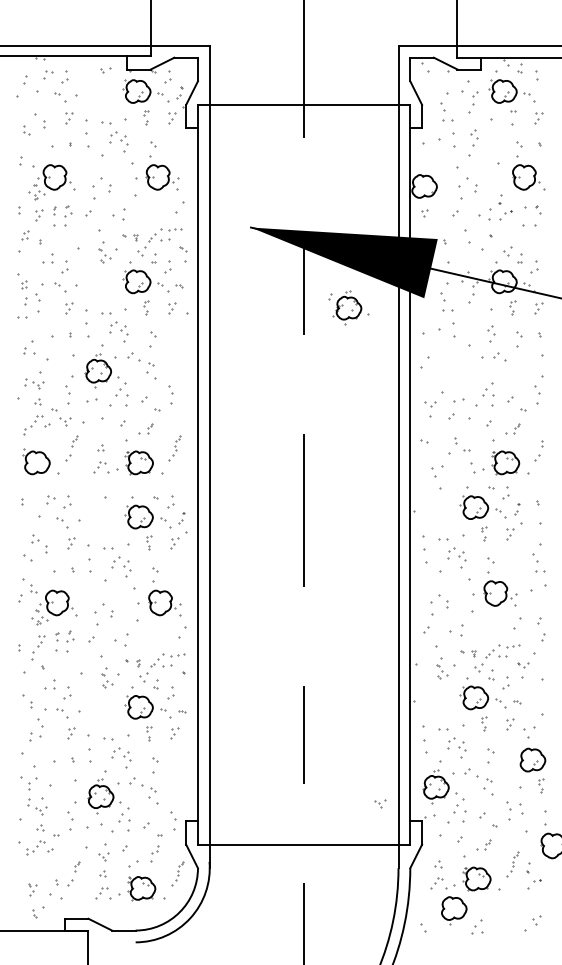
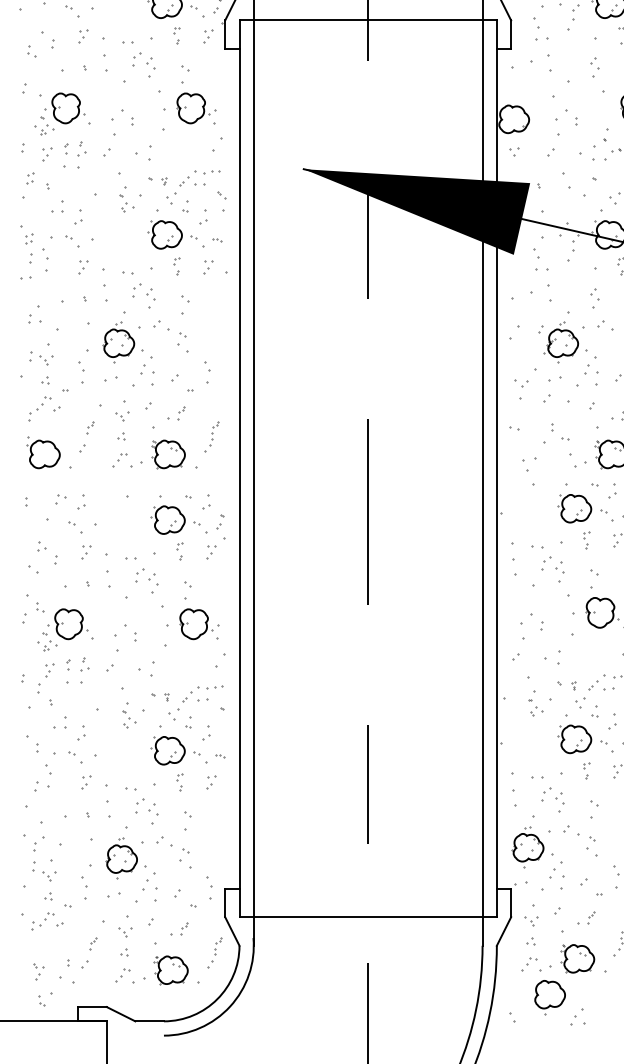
part: (474, 137) -> (595, 67), moved
part: (348, 307) -> (562, 342), moved
part: (65, 421) -> (122, 416), moved
part: (380, 803) -> (532, 920), moved
part: (94, 826) -> (114, 895), size x0.62
part: (148, 854) -> (179, 929), size x0.62

